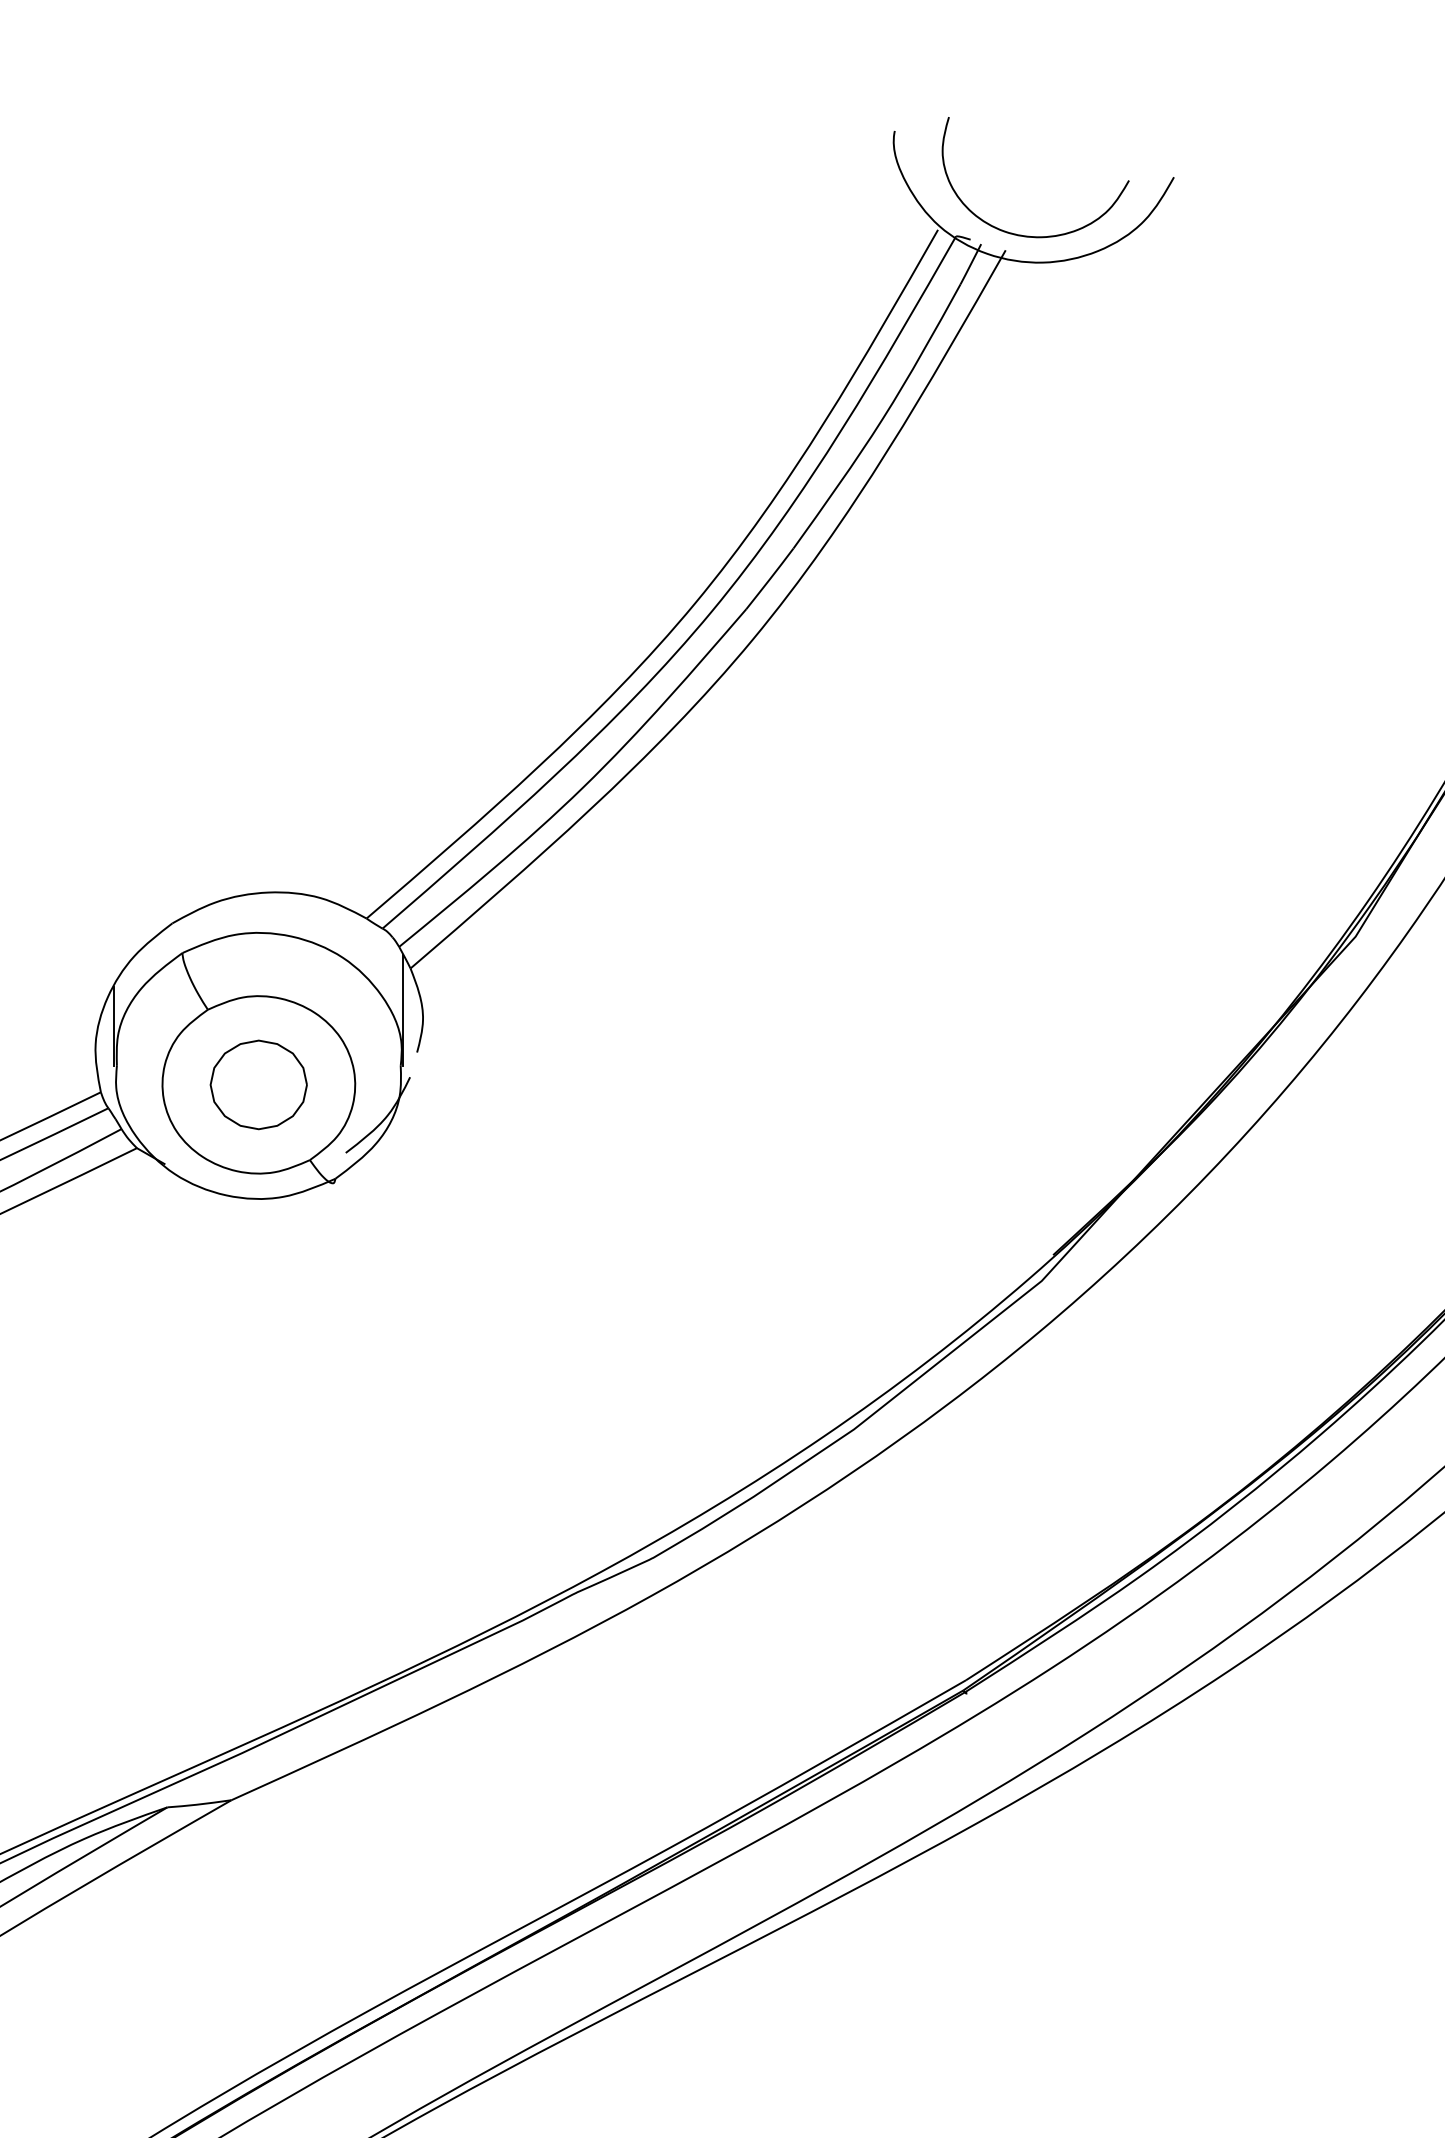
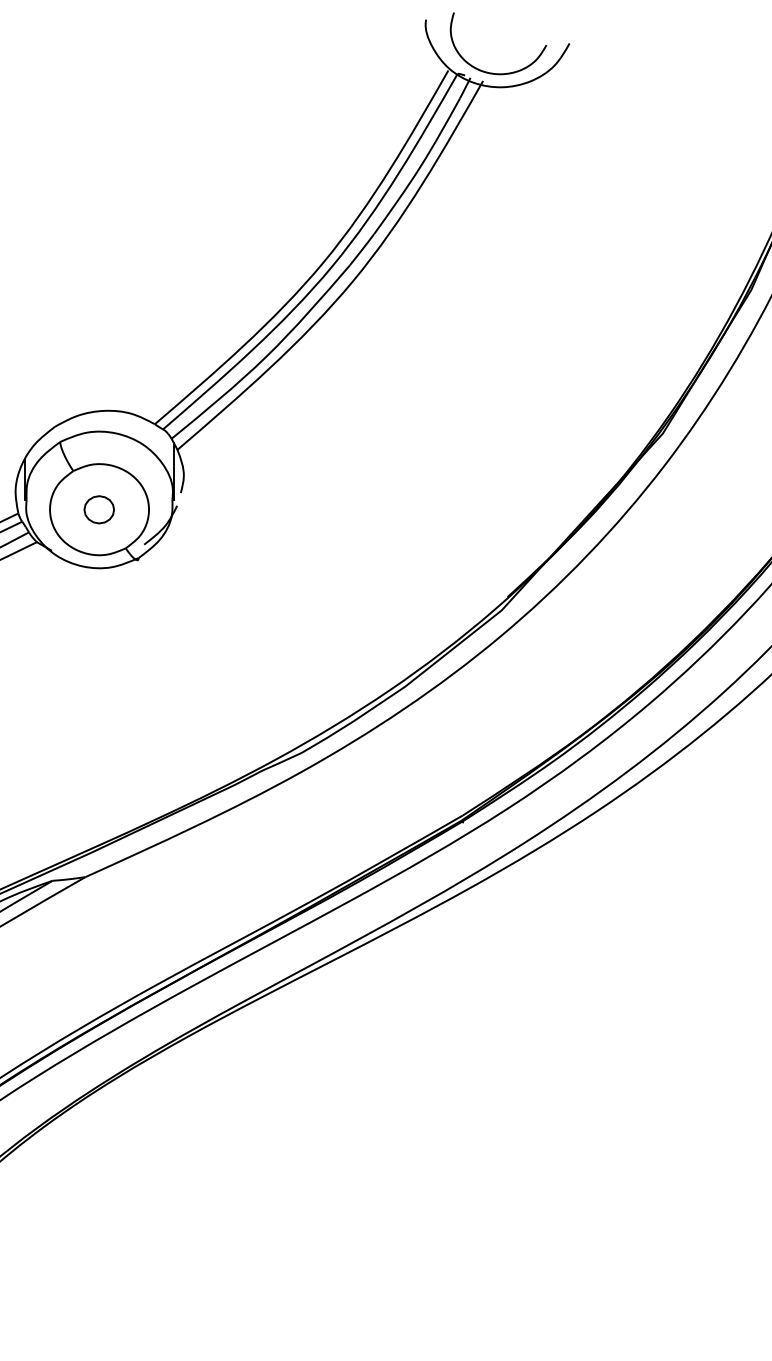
part: (256, 1084) -> (98, 509), size x0.6

